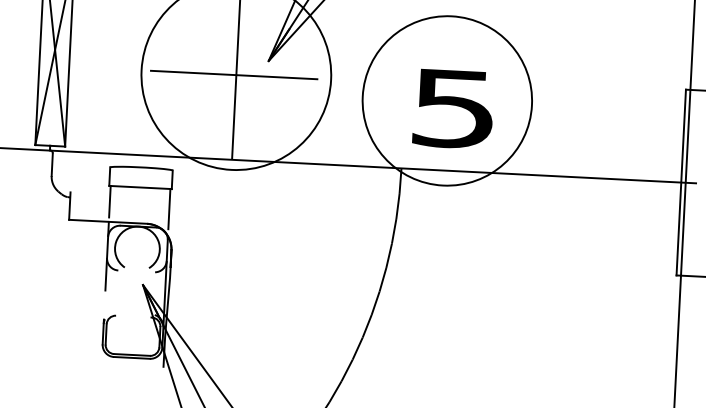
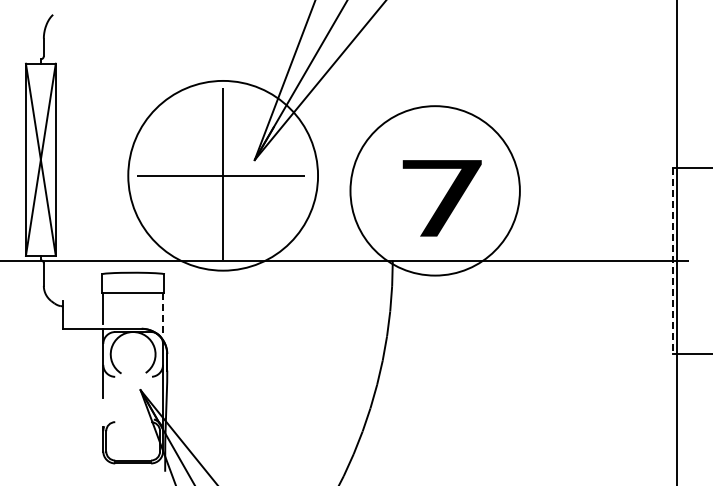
text: (453, 108) -> (441, 198), 5 -> 7
line: (680, 182) -> (672, 260), solid -> dashed
line: (169, 209) -> (163, 313), solid -> dashed

